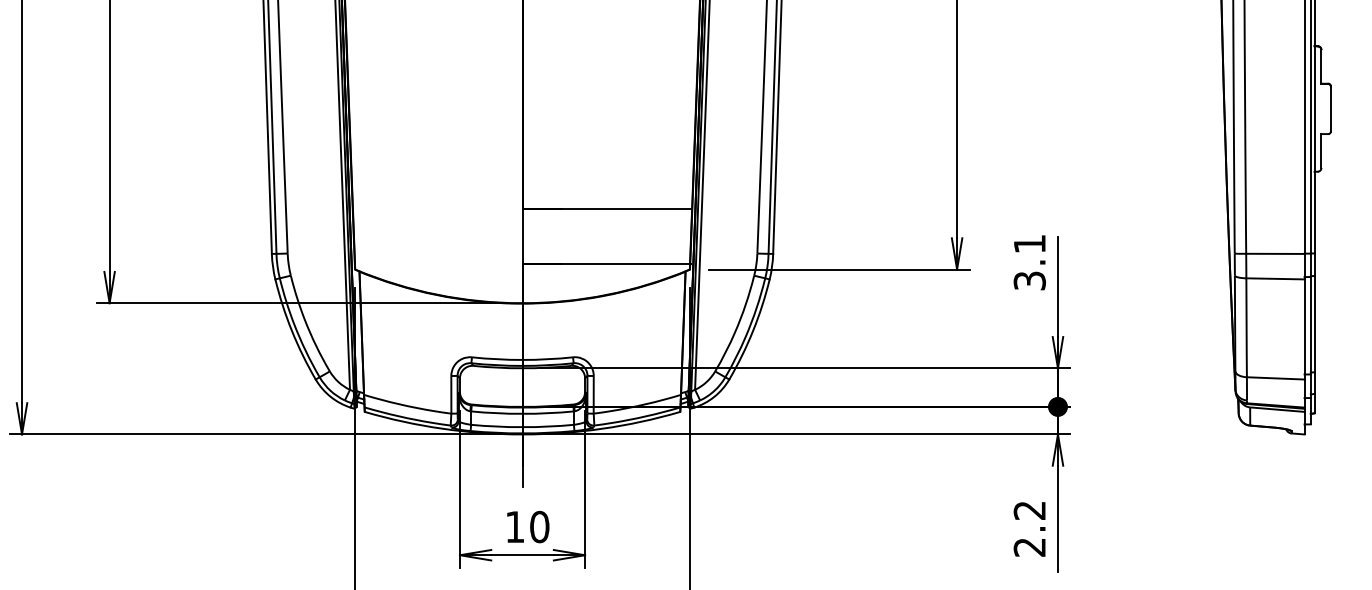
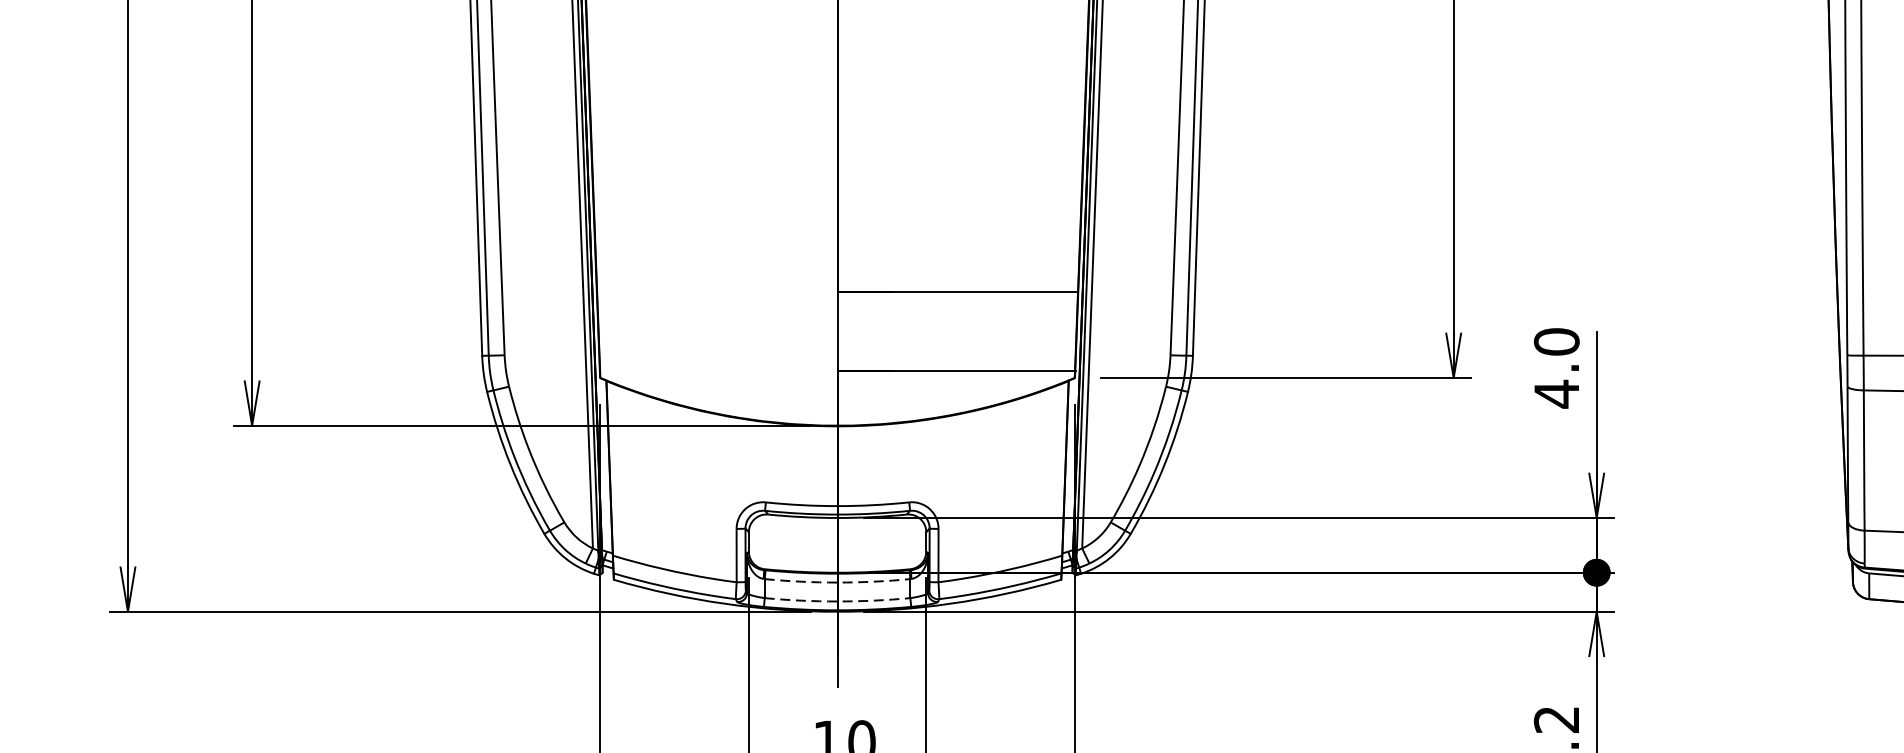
text: (1029, 262) -> (1556, 367), 3.1 -> 4.0
arc: (522, 413) -> (837, 582), solid -> dashed
arc: (522, 427) -> (837, 601), solid -> dashed

